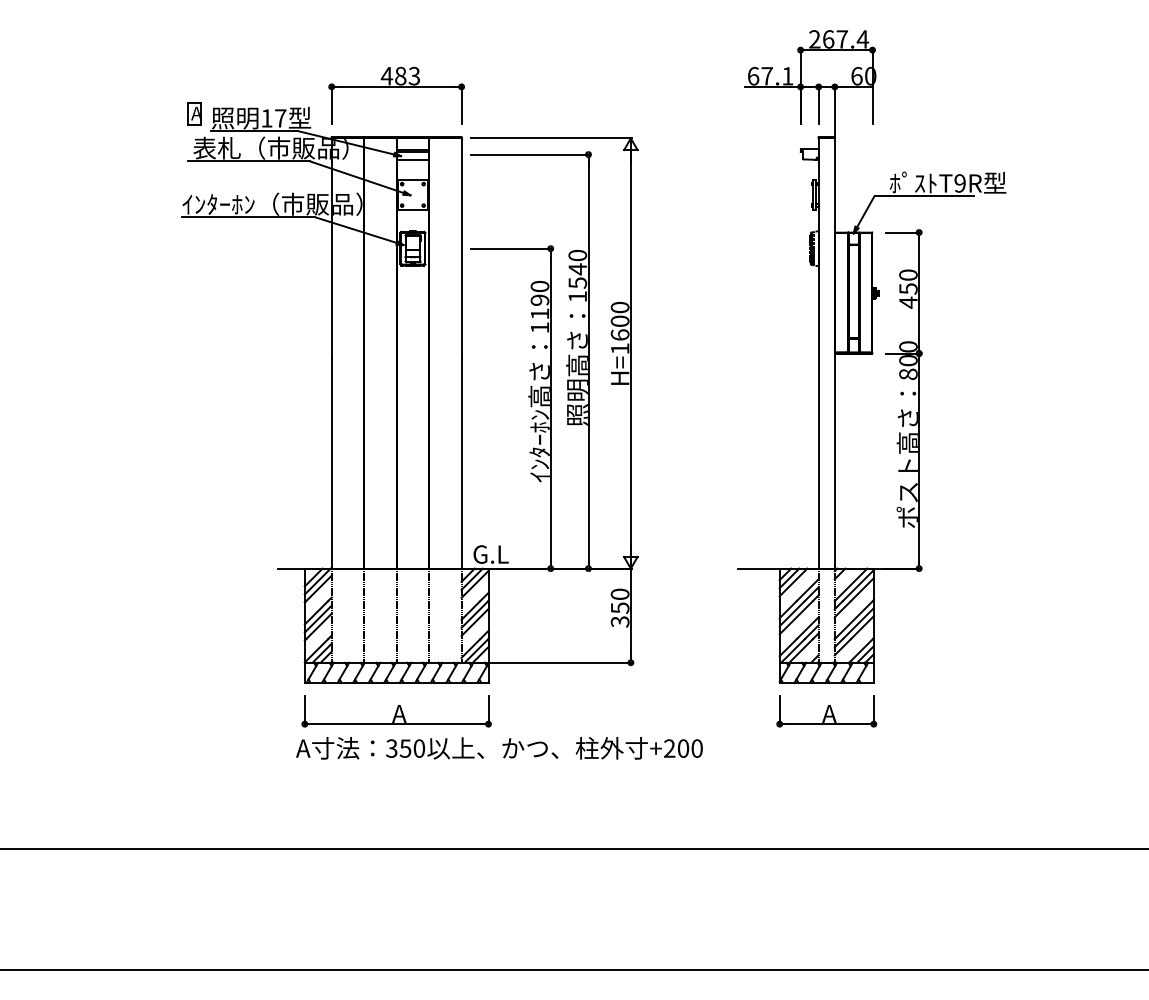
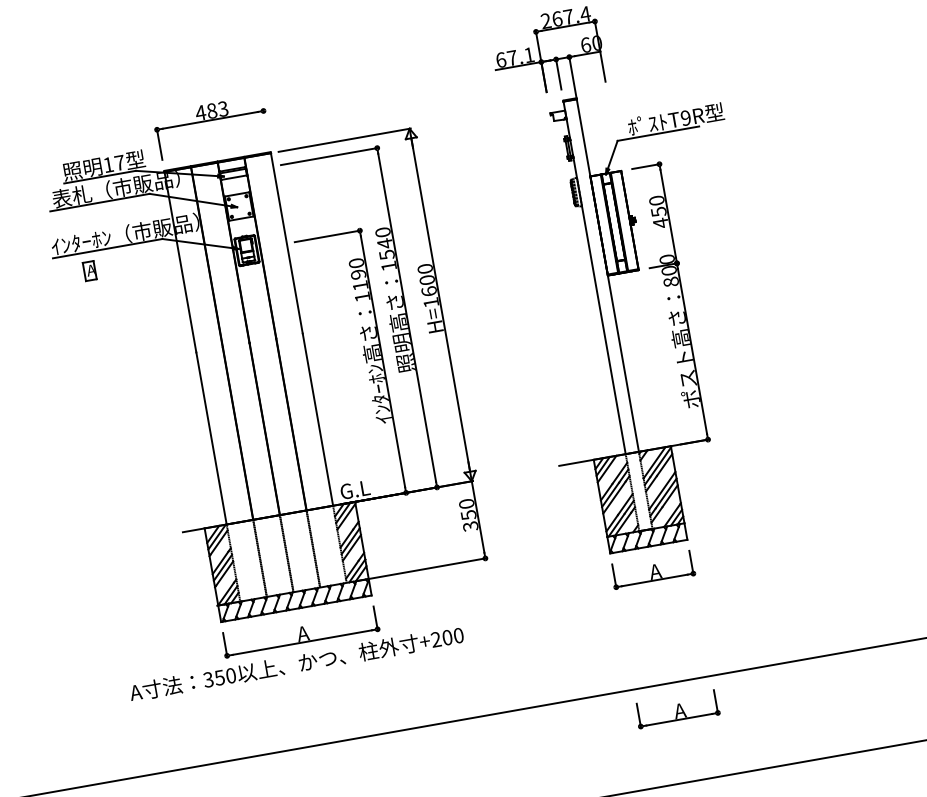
line: (461, 104) -> (265, 125), removed
part: (194, 113) -> (89, 270), moved
text: (499, 748) -> (296, 664), moved
part: (826, 881) -> (677, 709), added

